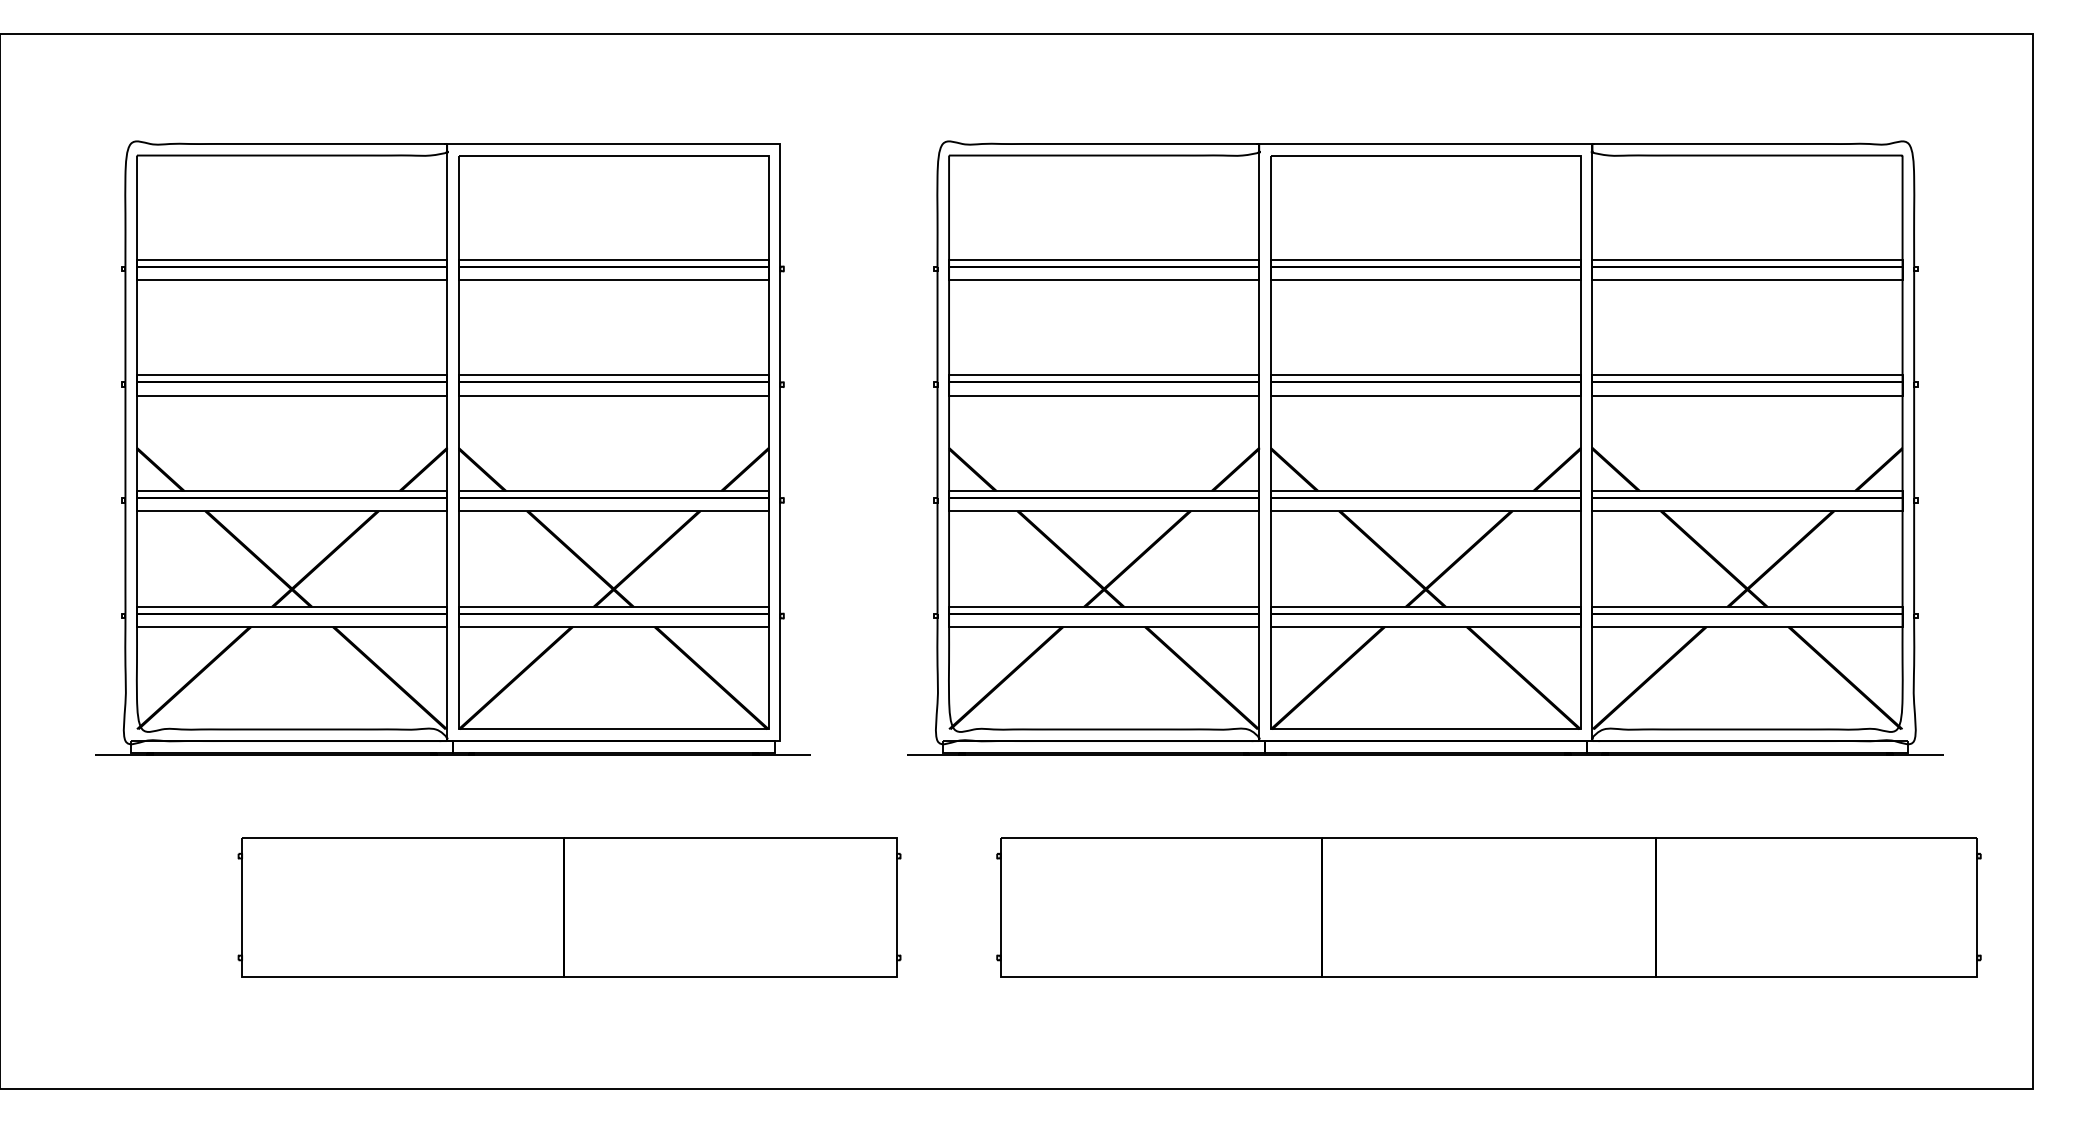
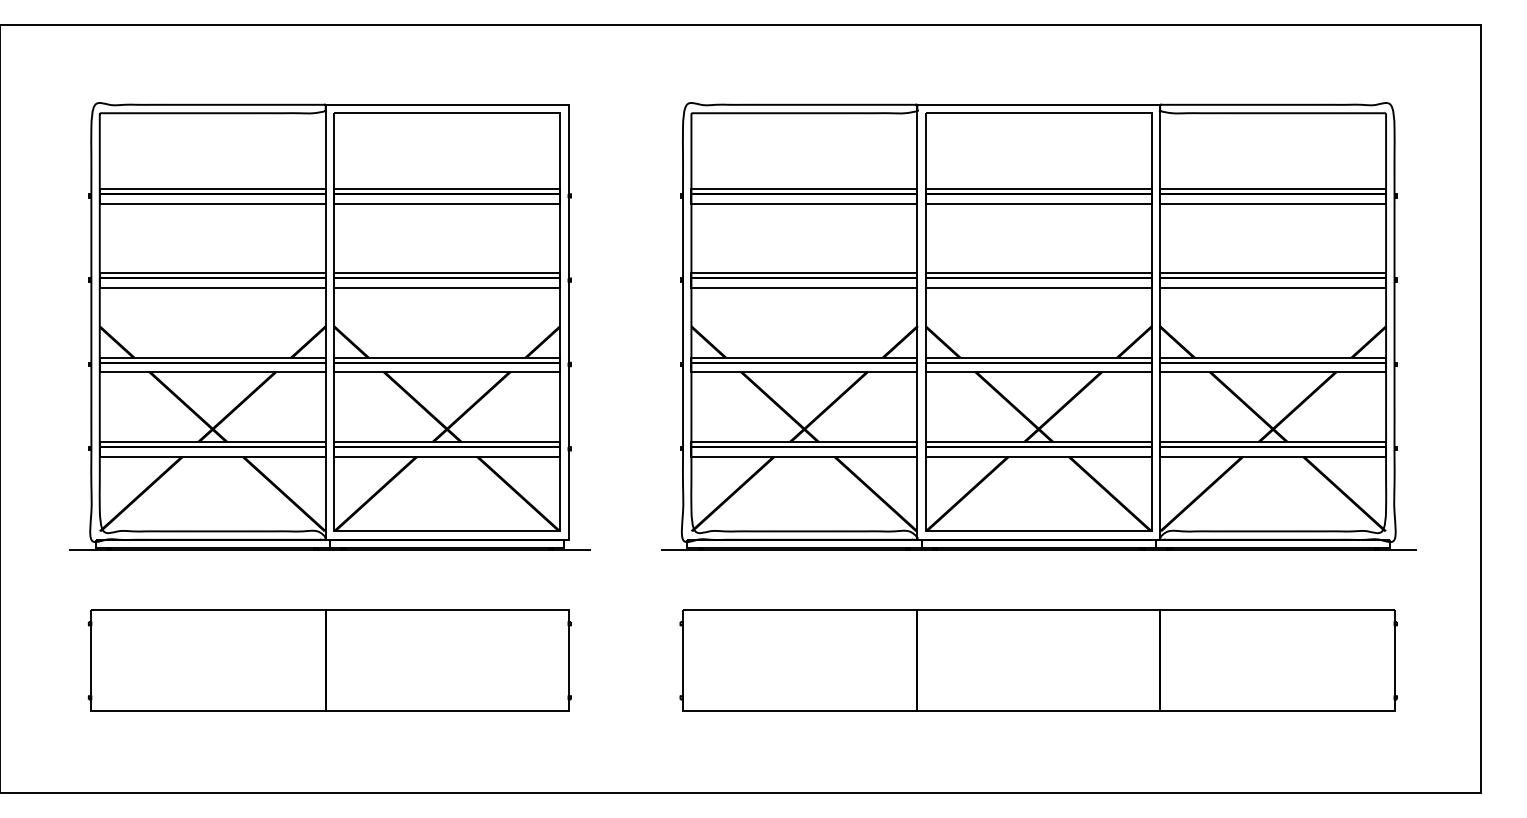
part: (568, 906) -> (329, 660), moved
part: (1488, 906) -> (1038, 660), moved

